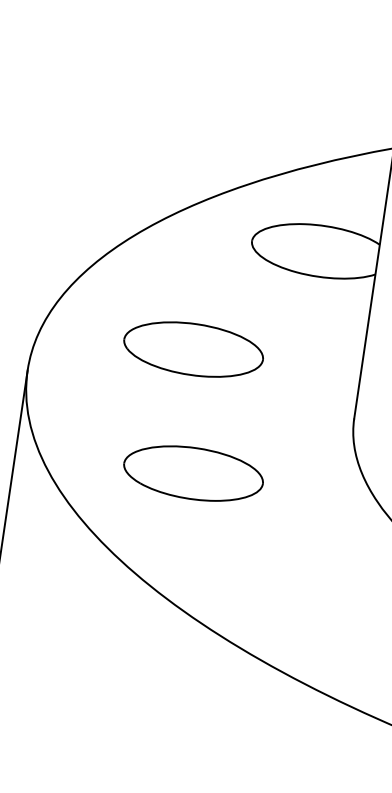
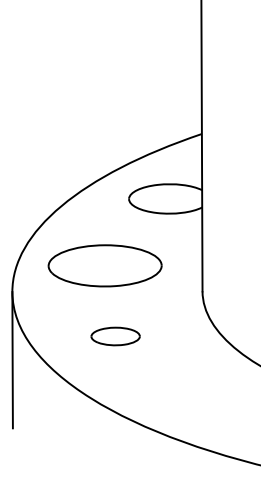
part: (192, 348) -> (104, 265), size x1.4
part: (193, 473) -> (115, 336), size x0.6

